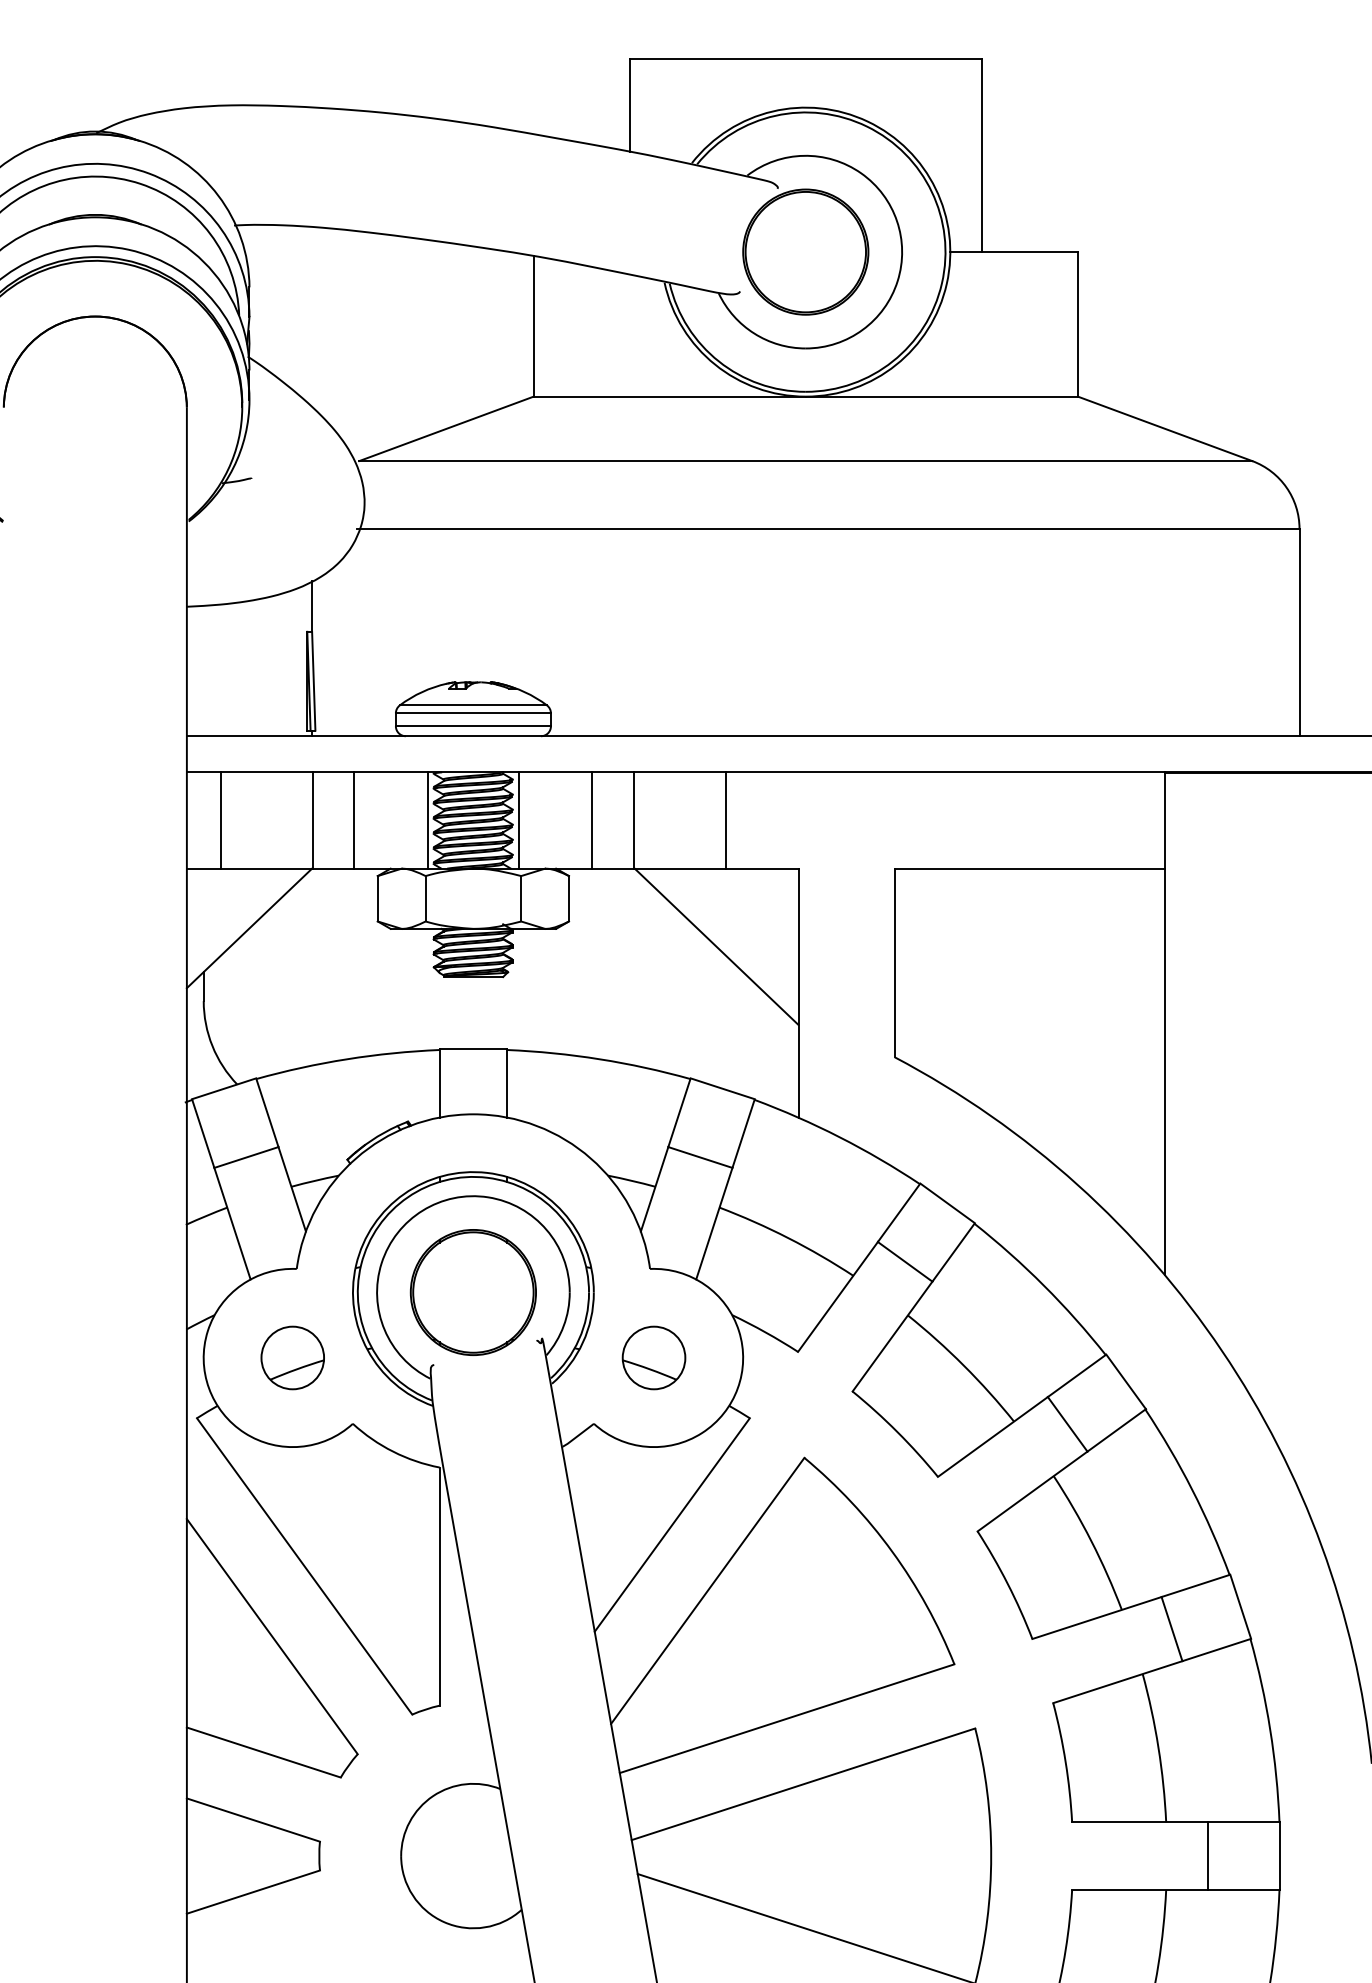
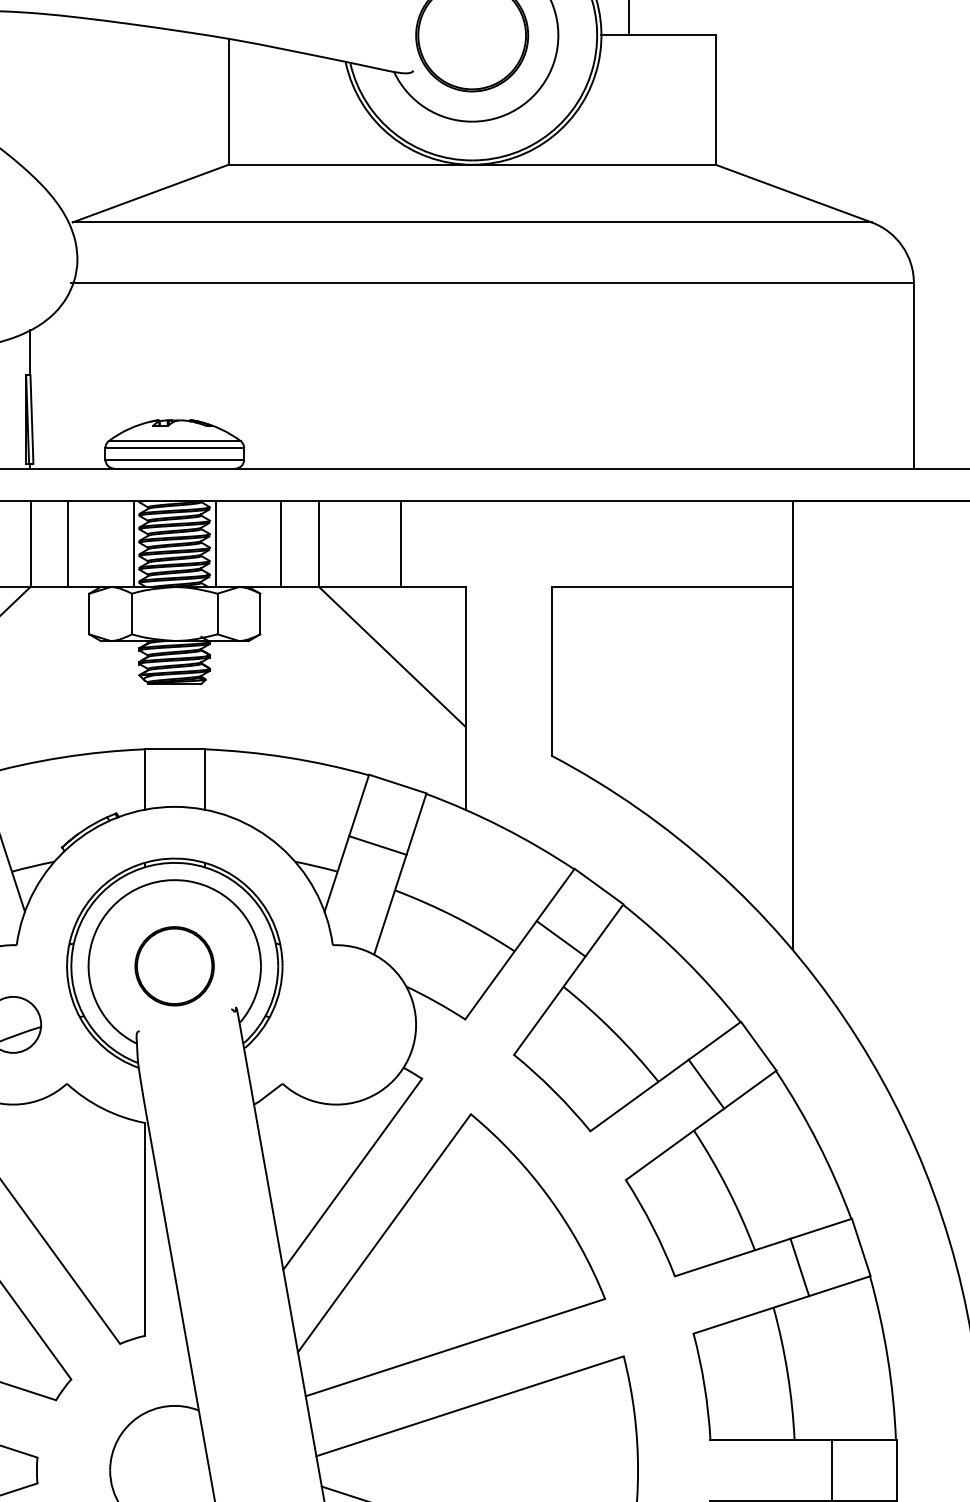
part: (472, 1292) -> (173, 966), size x0.7
part: (653, 1357) -> (335, 1024), removed

